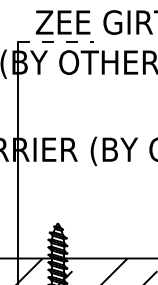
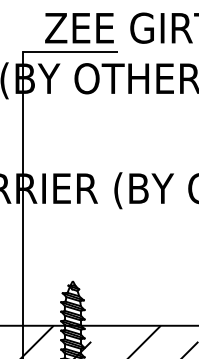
line: (56, 41) -> (70, 52), dashed -> solid

